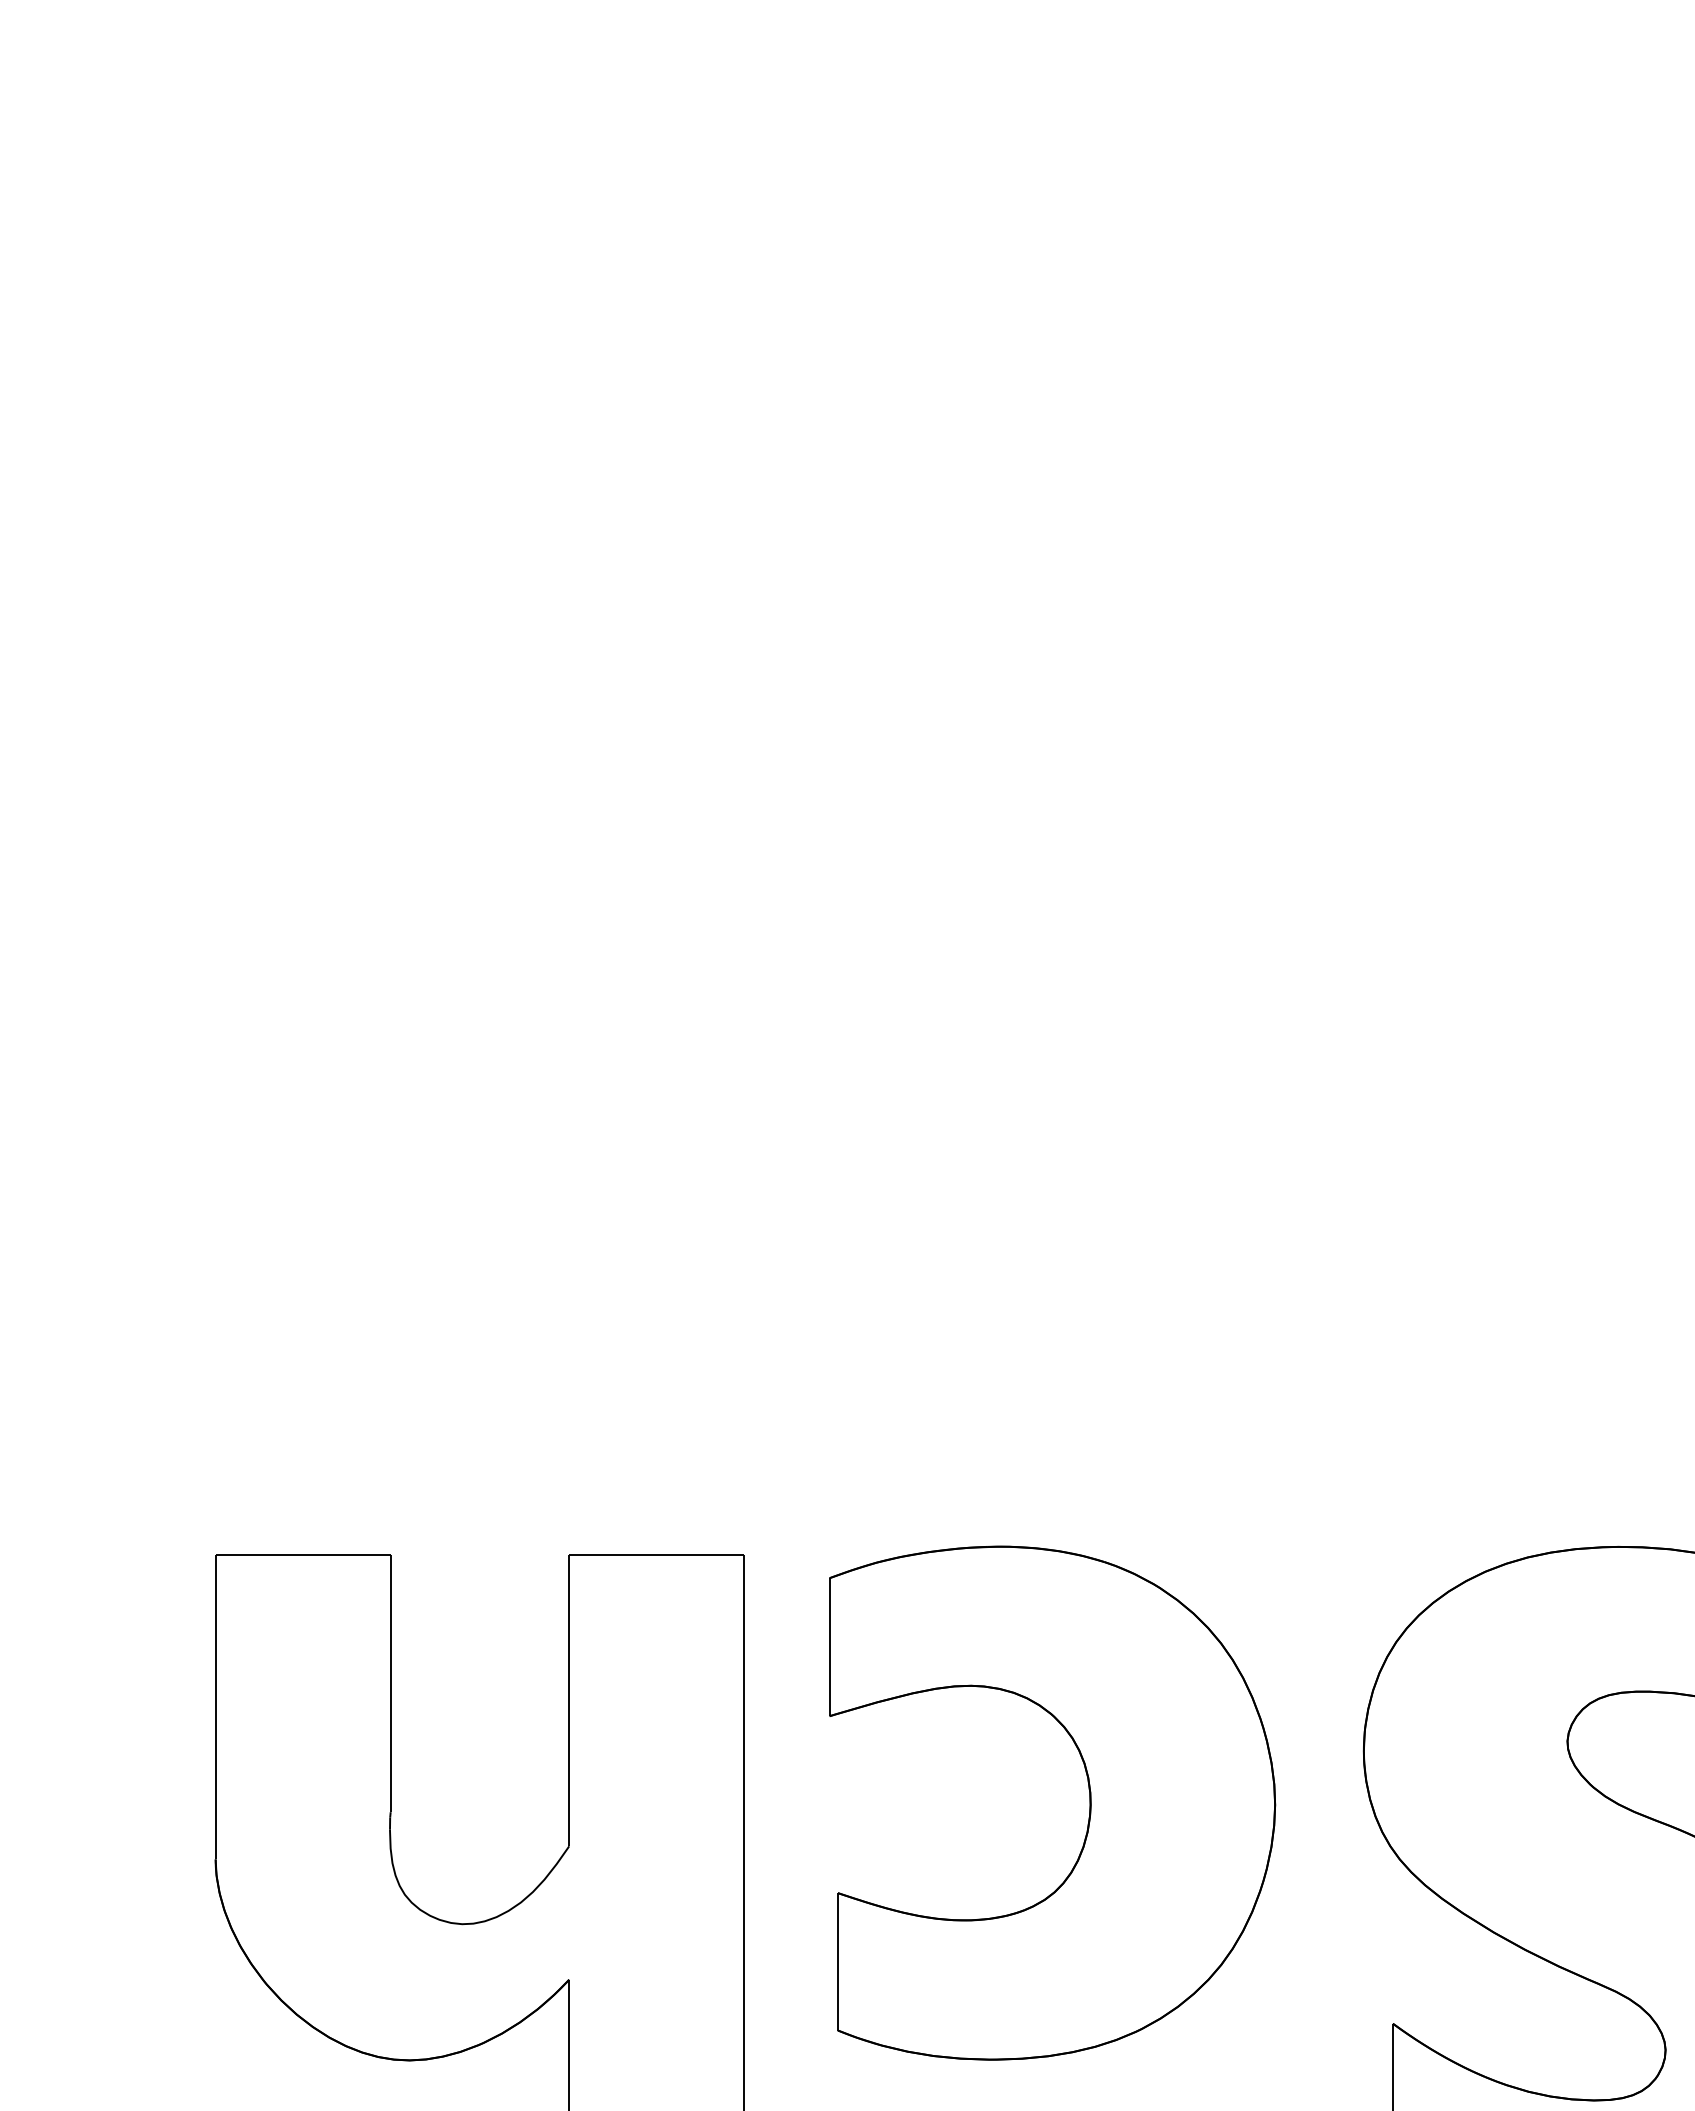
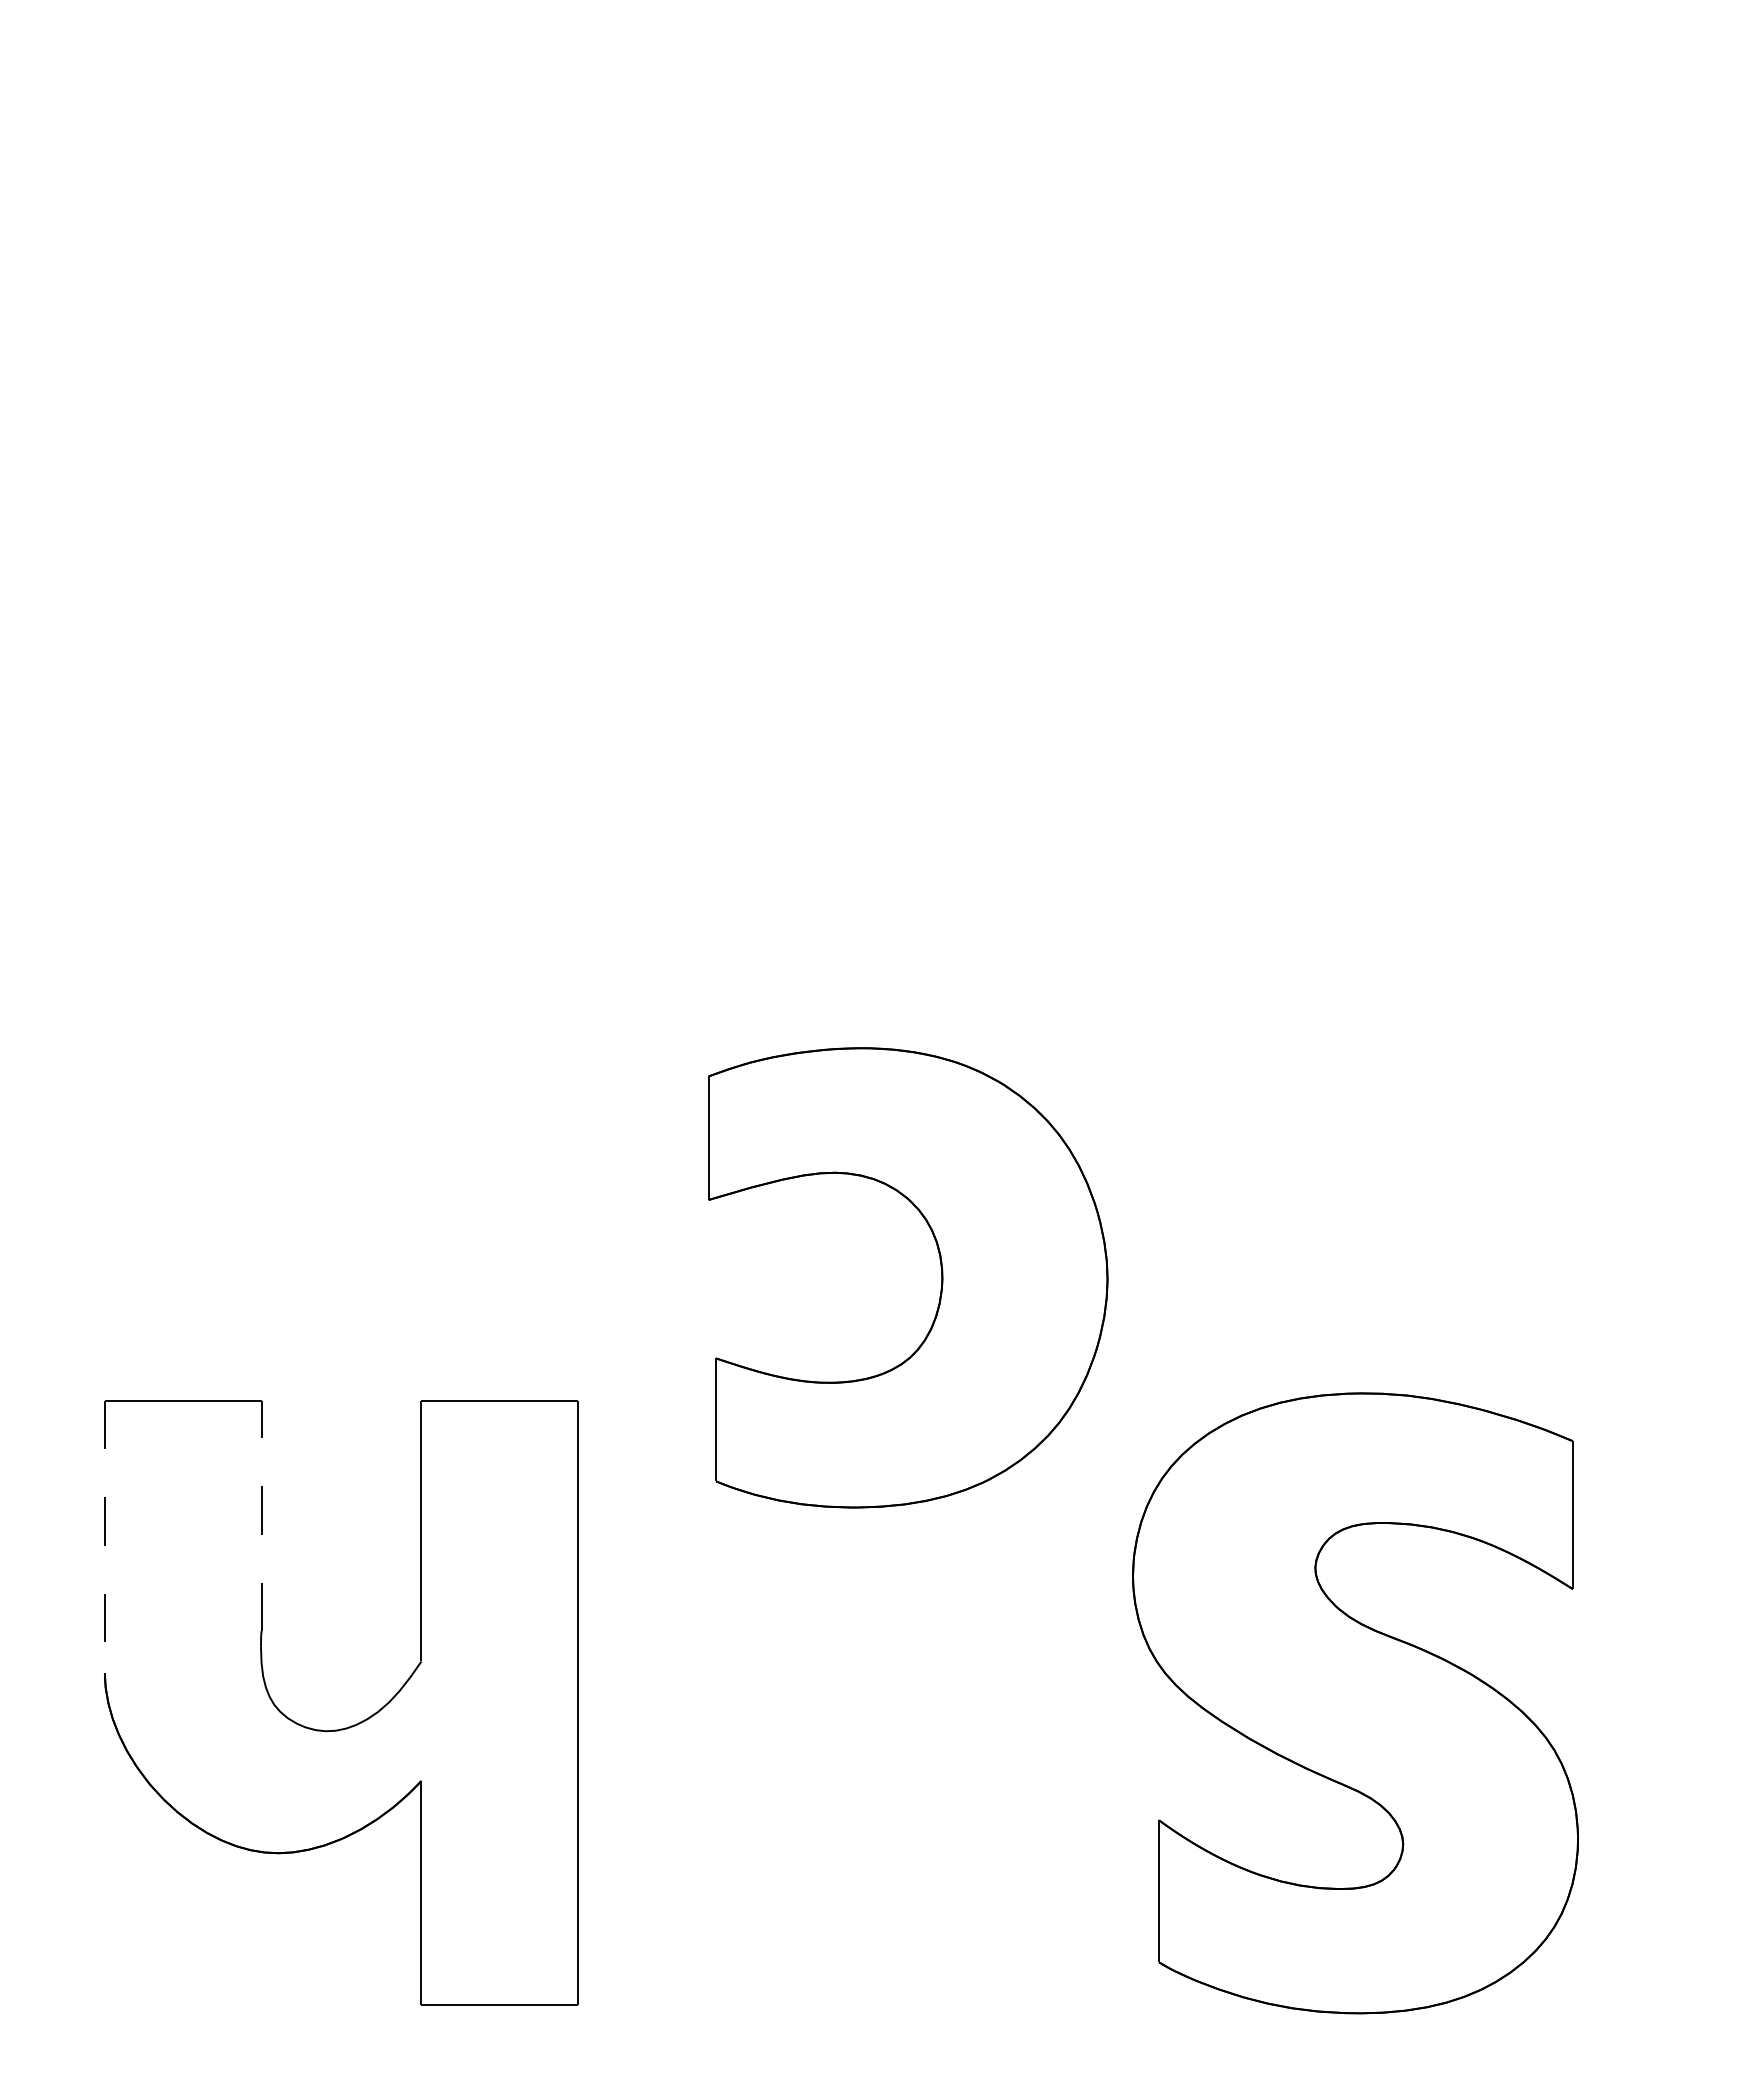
line: (390, 1684) -> (261, 1516), solid -> dashed
line: (215, 1707) -> (104, 1537), solid -> dashed
part: (1089, 1802) -> (941, 1277), moved

